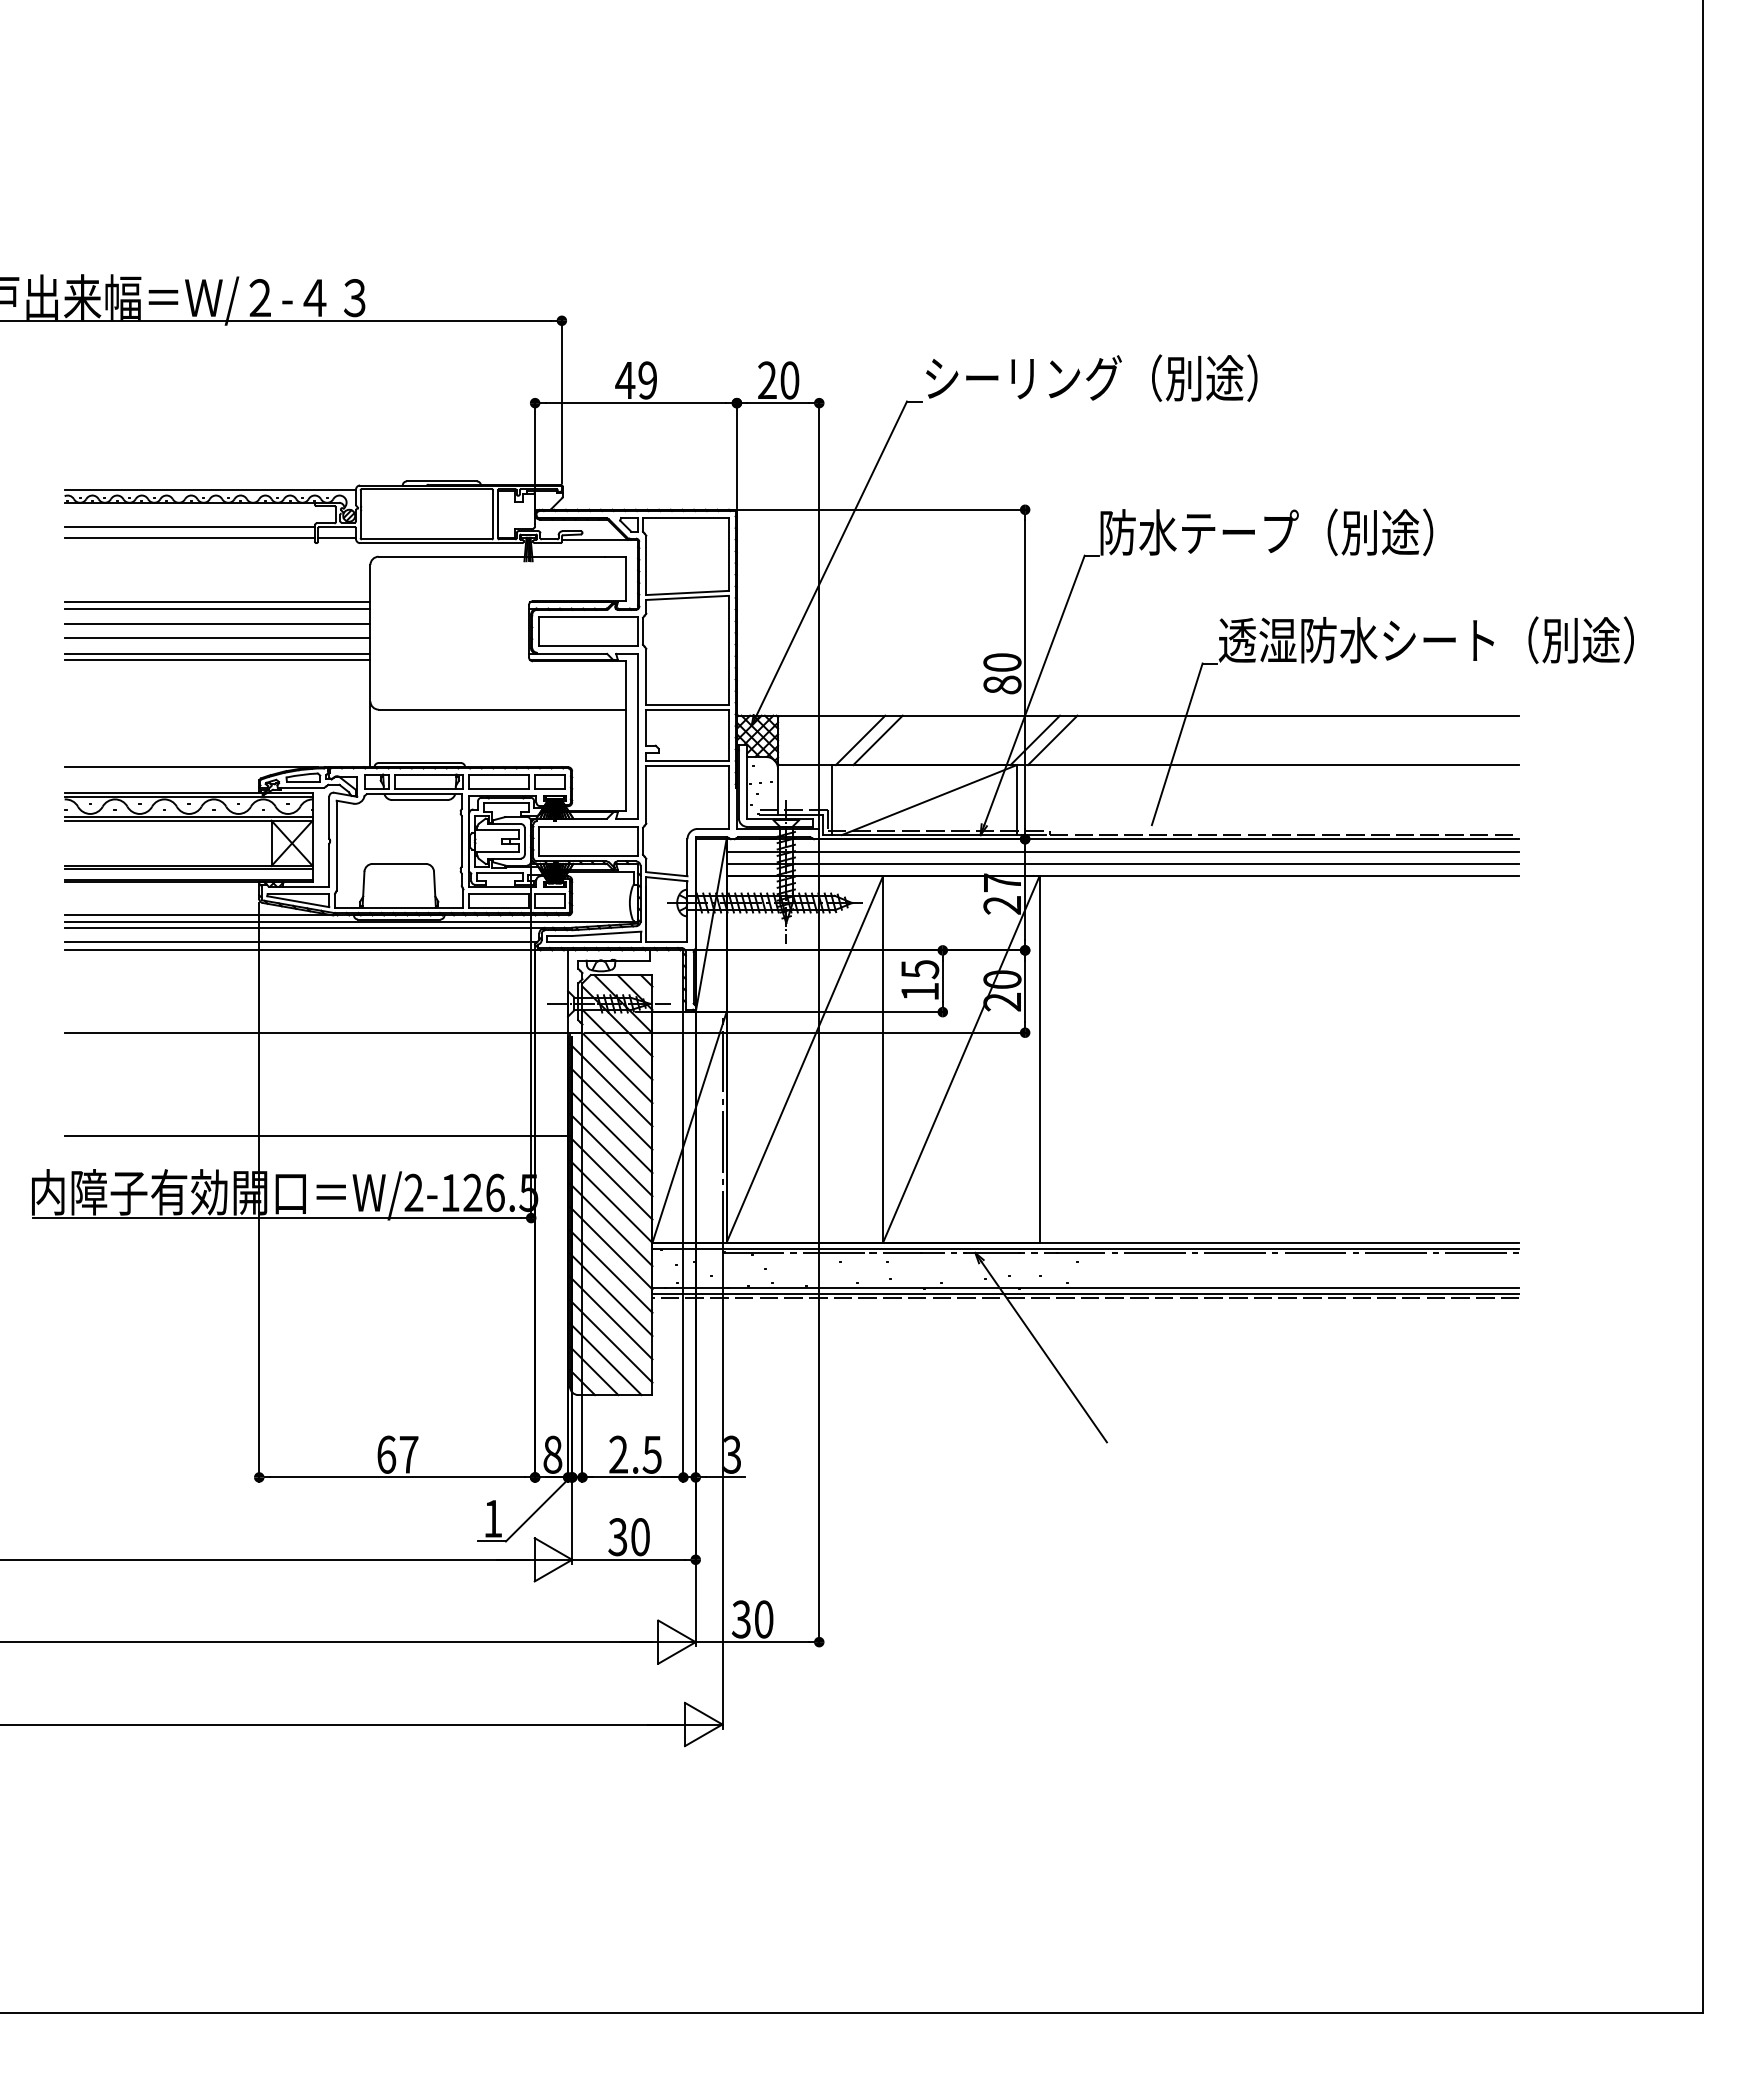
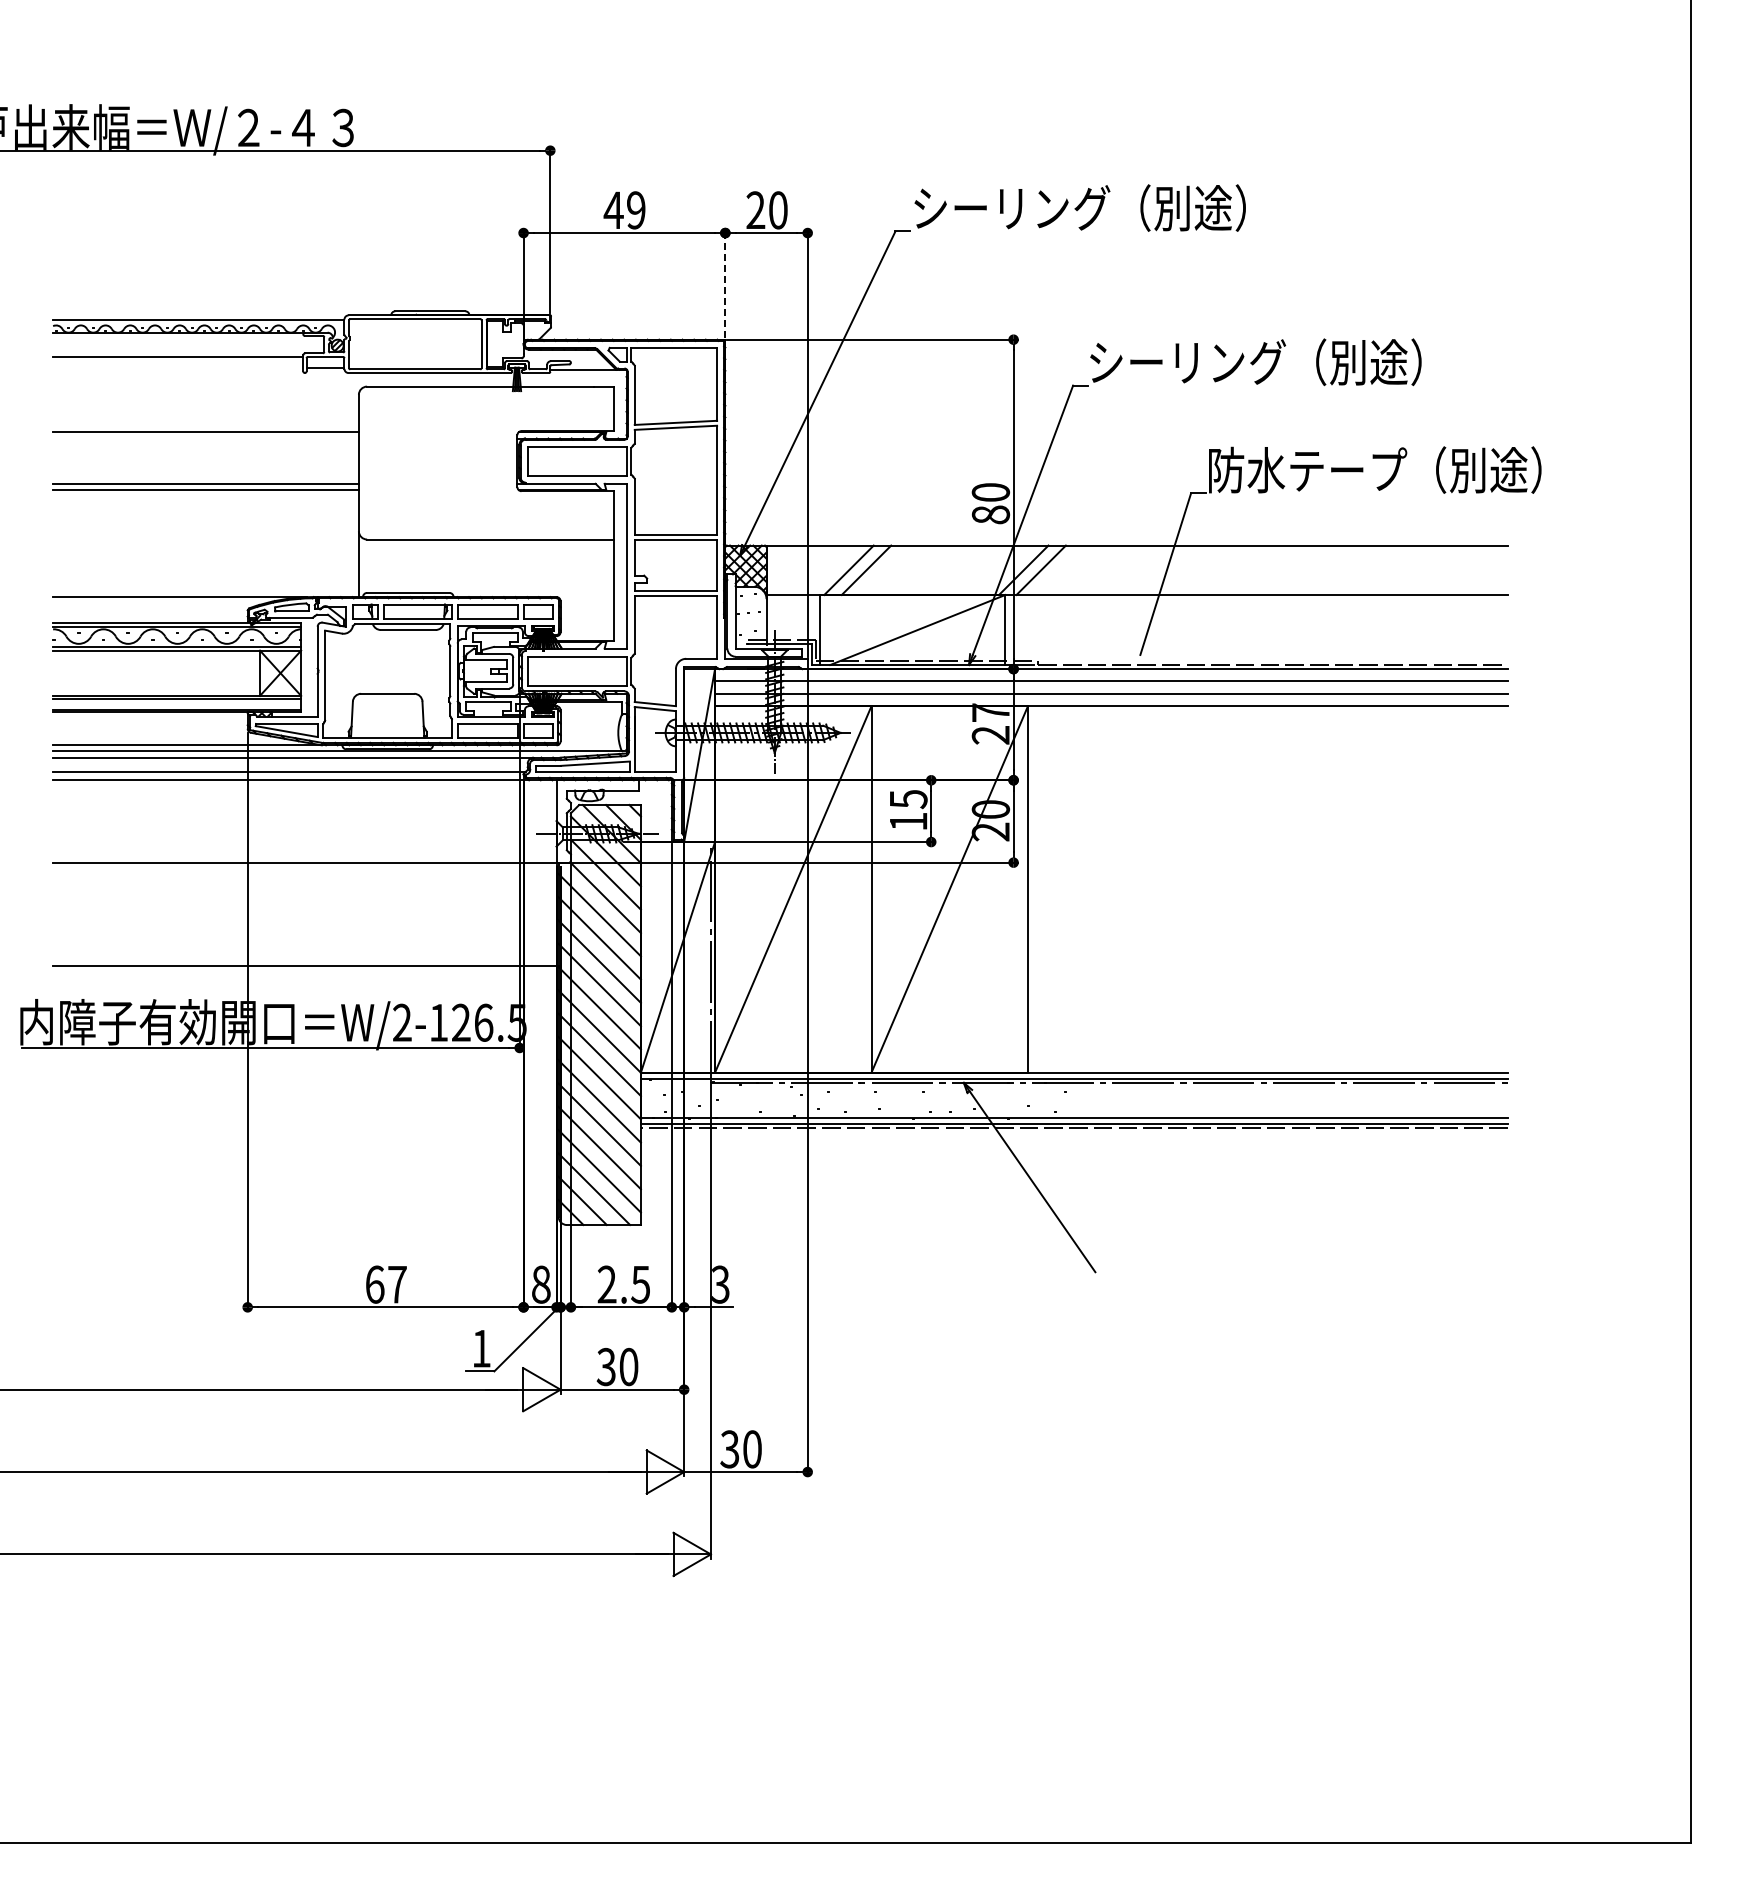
line: (736, 452) -> (724, 282), solid -> dashed
text: (1199, 532) -> (1187, 362), 防水テープ（別途） -> シーリング（別途）
line: (189, 537) -> (177, 367), removed
line: (217, 608) -> (205, 438), removed
line: (217, 624) -> (205, 454), removed
line: (217, 638) -> (205, 468), removed
text: (1425, 639) -> (1413, 469), 透湿防水シート（別途） -> 防水テープ（別途）

